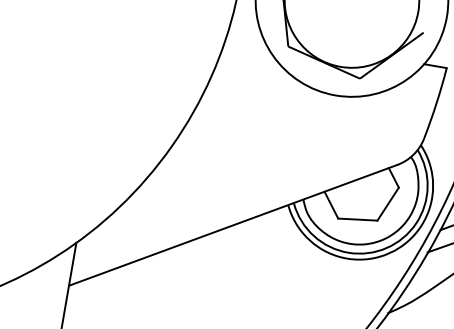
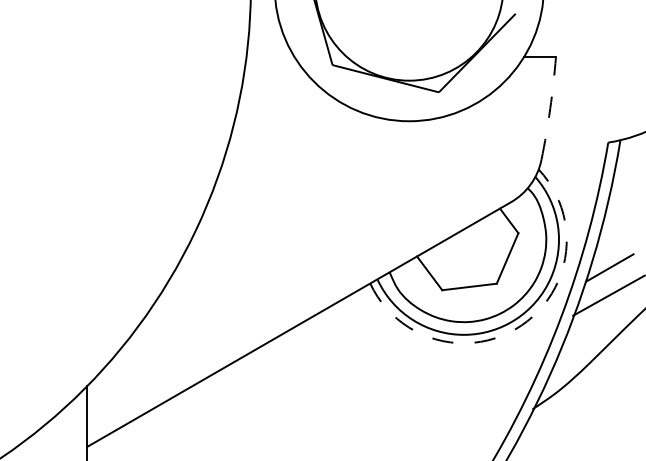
arc: (436, 103) -> (550, 108), solid -> dashed
arc: (389, 253) -> (521, 325), solid -> dashed

